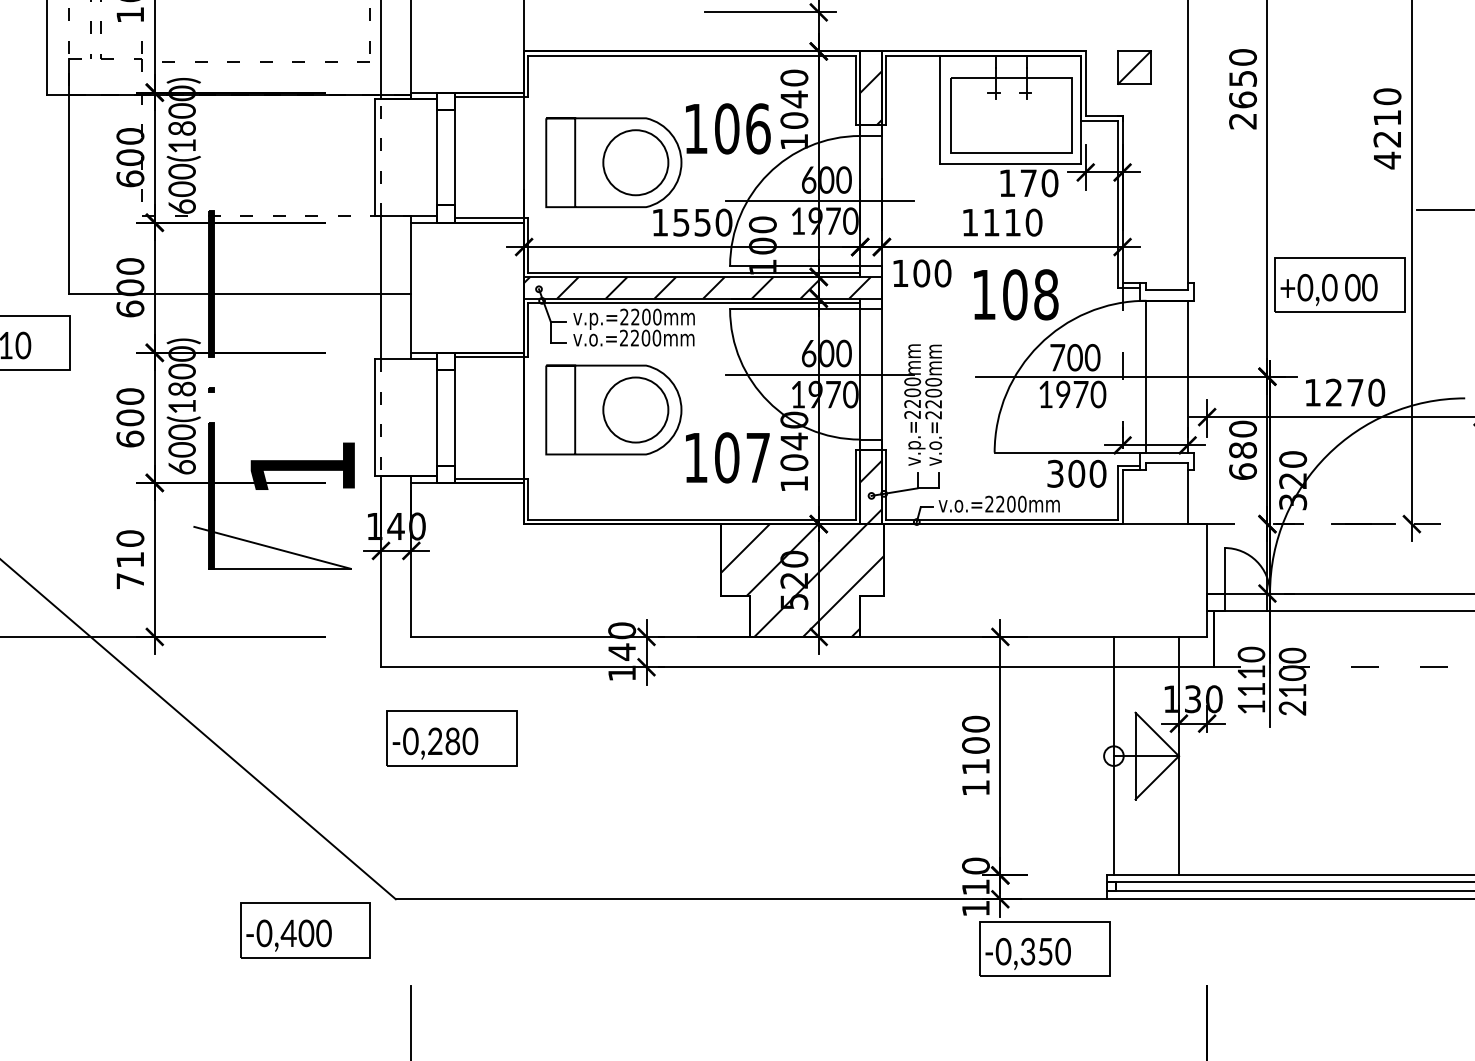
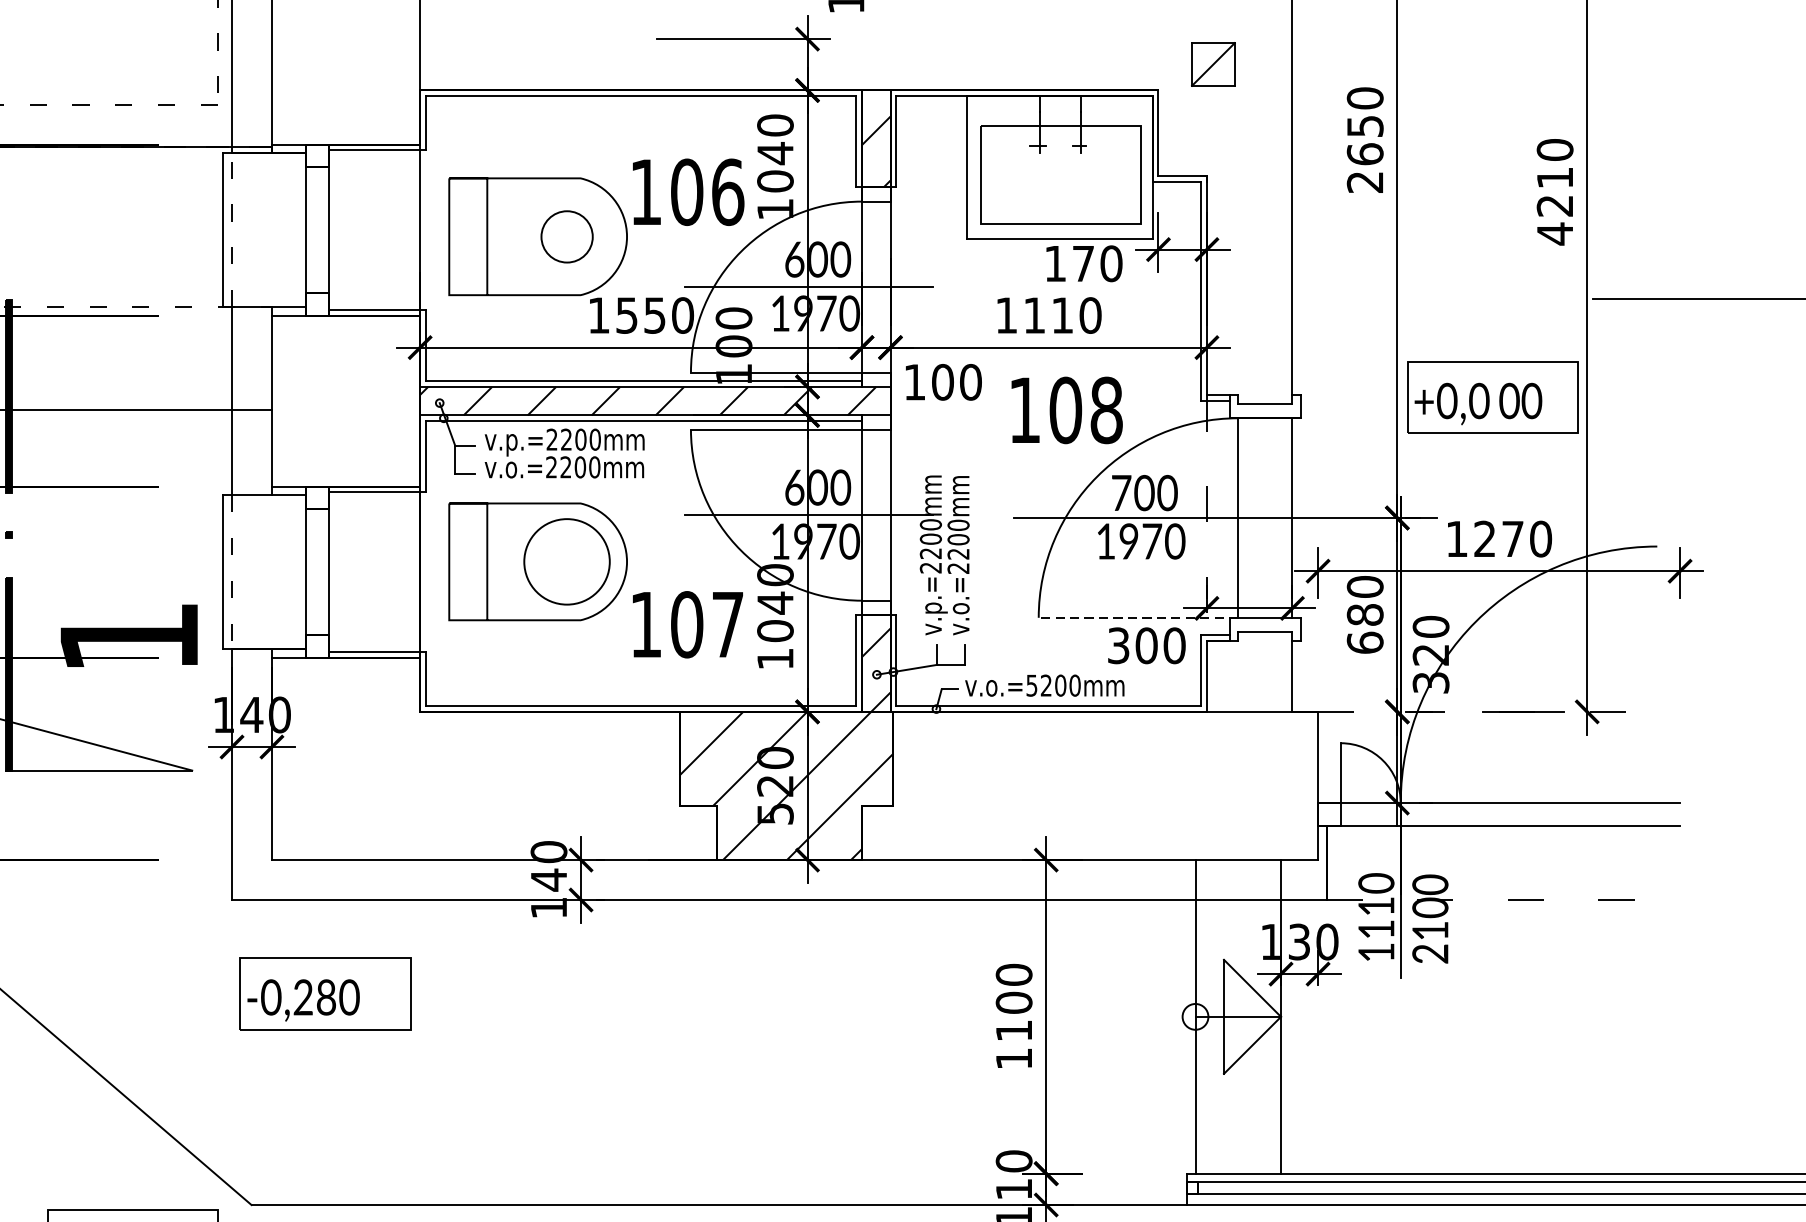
part: (1134, 67) -> (1213, 64), moved
circle: (635, 162) -> (566, 236), size x0.6
line: (1070, 452) -> (1138, 617), solid -> dashed
text: (989, 503) -> (1031, 684), v.o.=2200mm -> v.o.=5200mm

